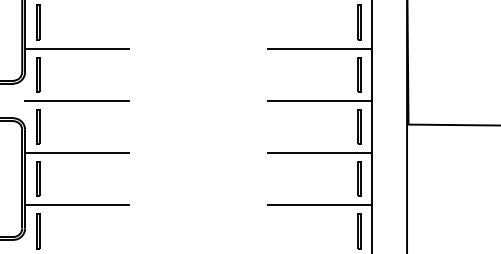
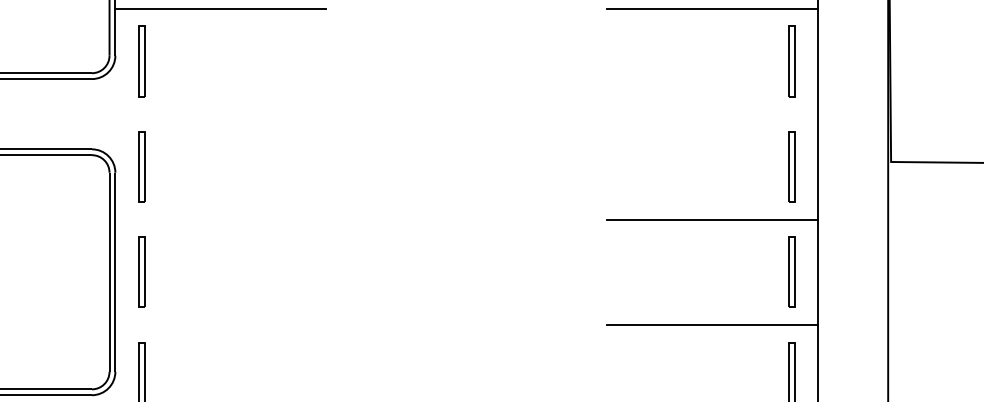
line: (76, 100) -> (219, 113), removed
line: (320, 100) -> (713, 113), removed
line: (77, 153) -> (221, 220), removed
line: (77, 205) -> (221, 325), removed

